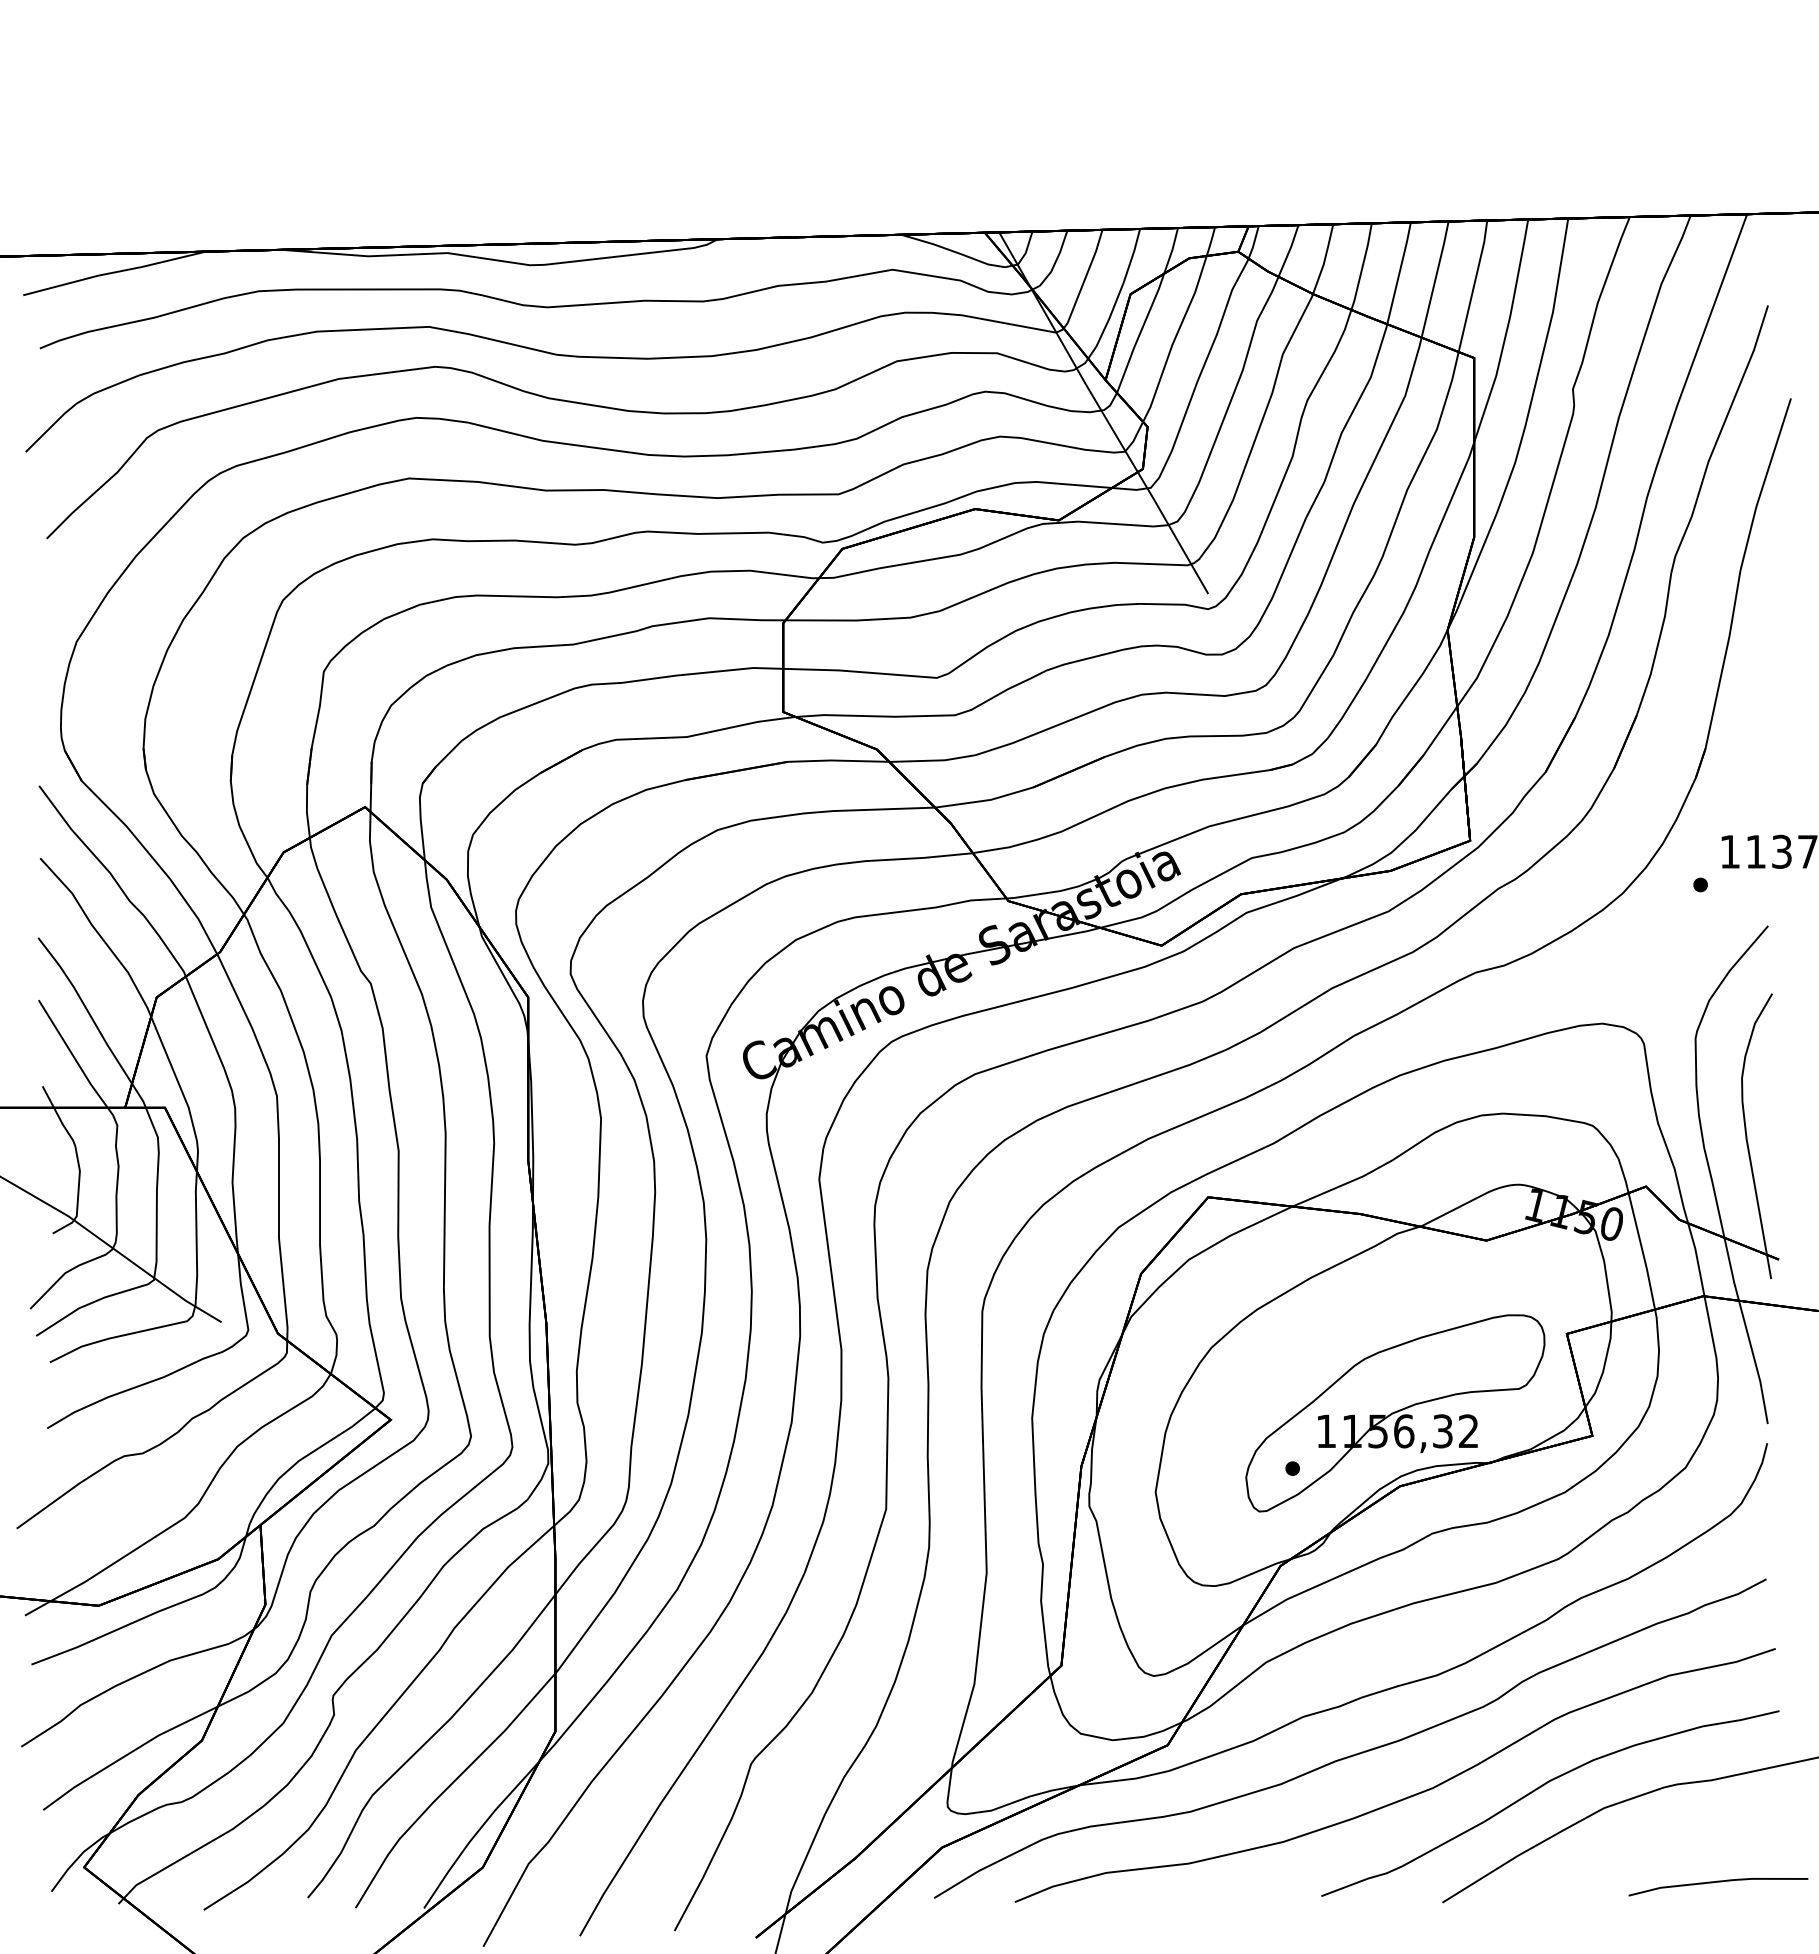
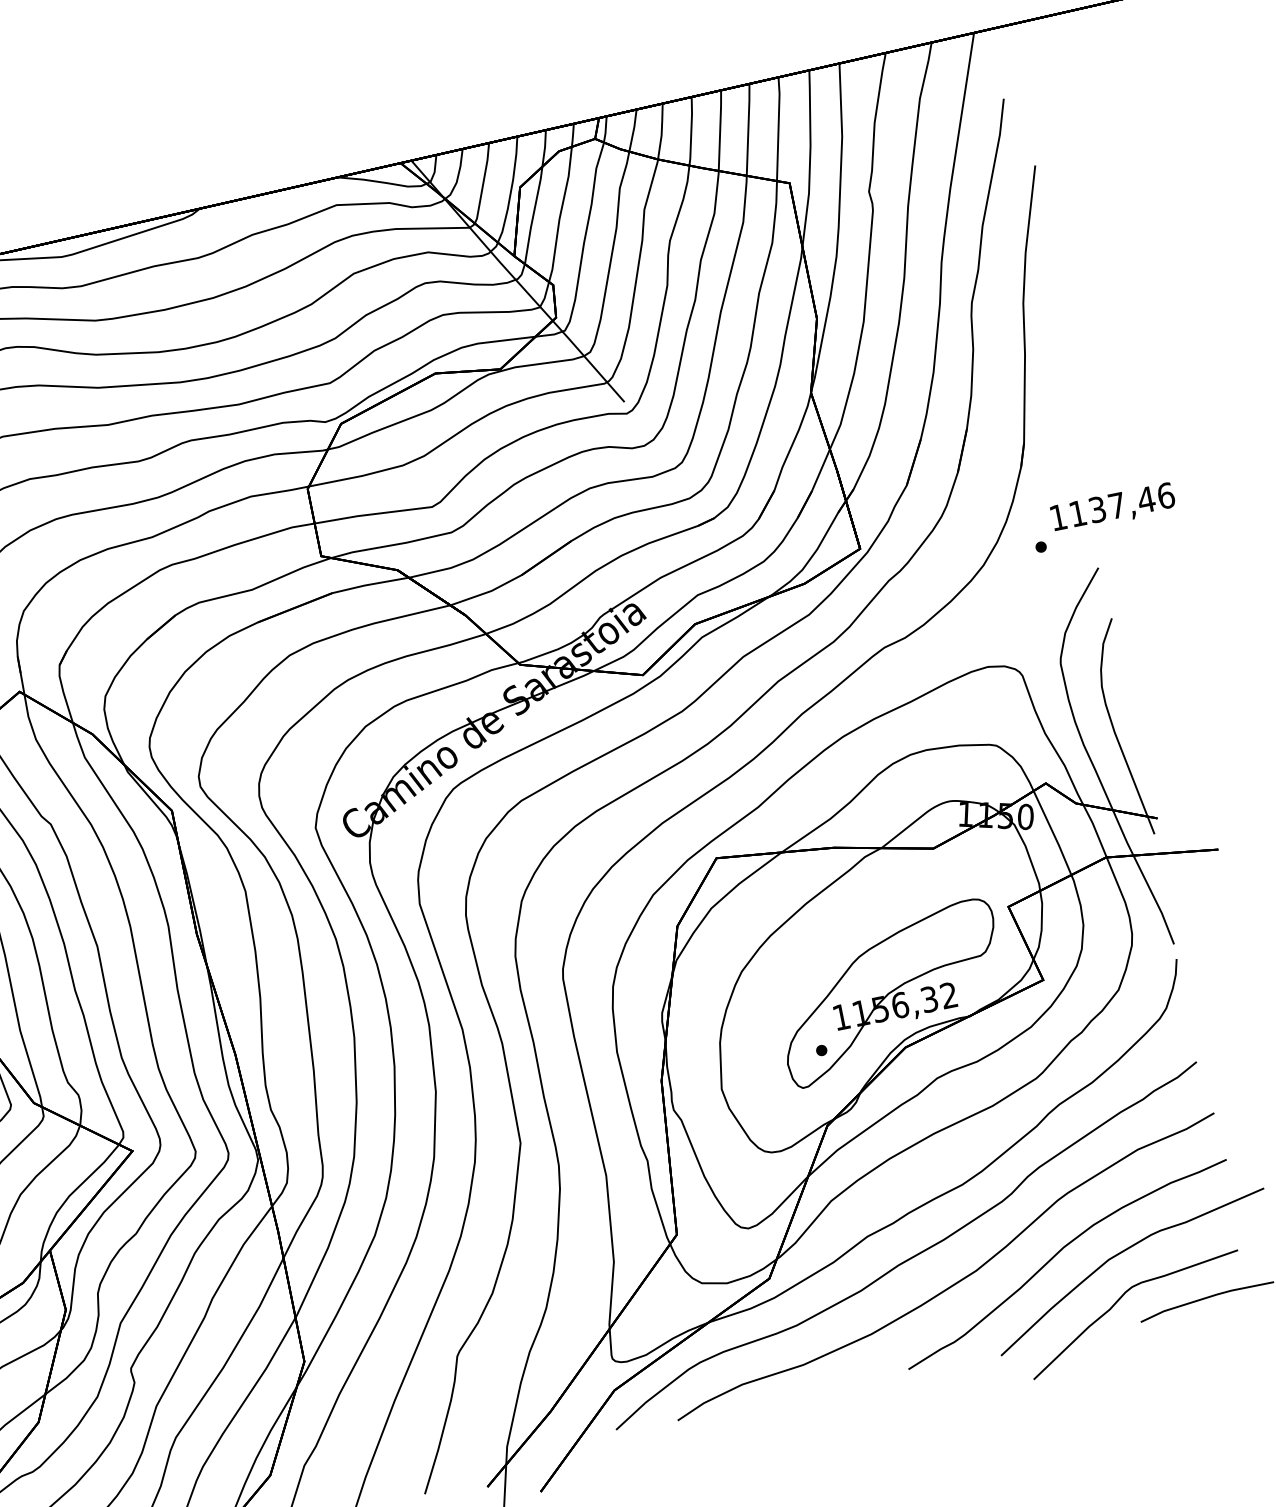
curve: (1608, 1861) -> (1120, 1299), added

